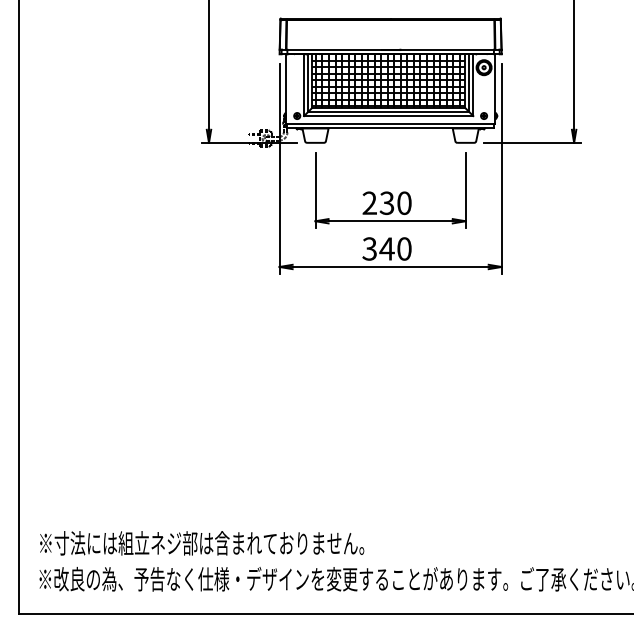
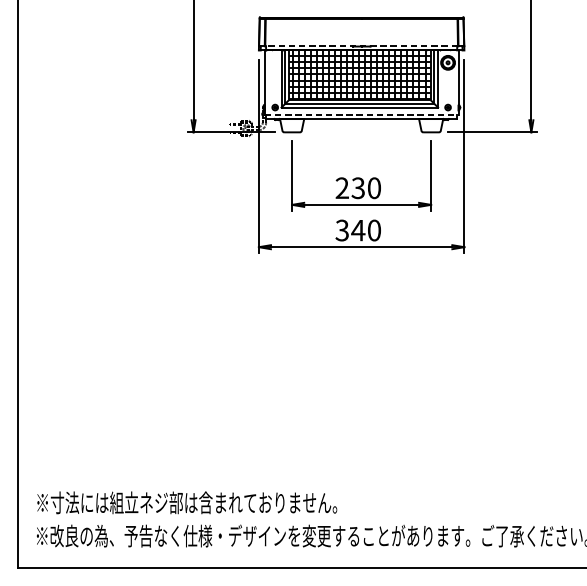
line: (390, 49) -> (361, 45), solid -> dashed
line: (390, 123) -> (361, 114), solid -> dashed

